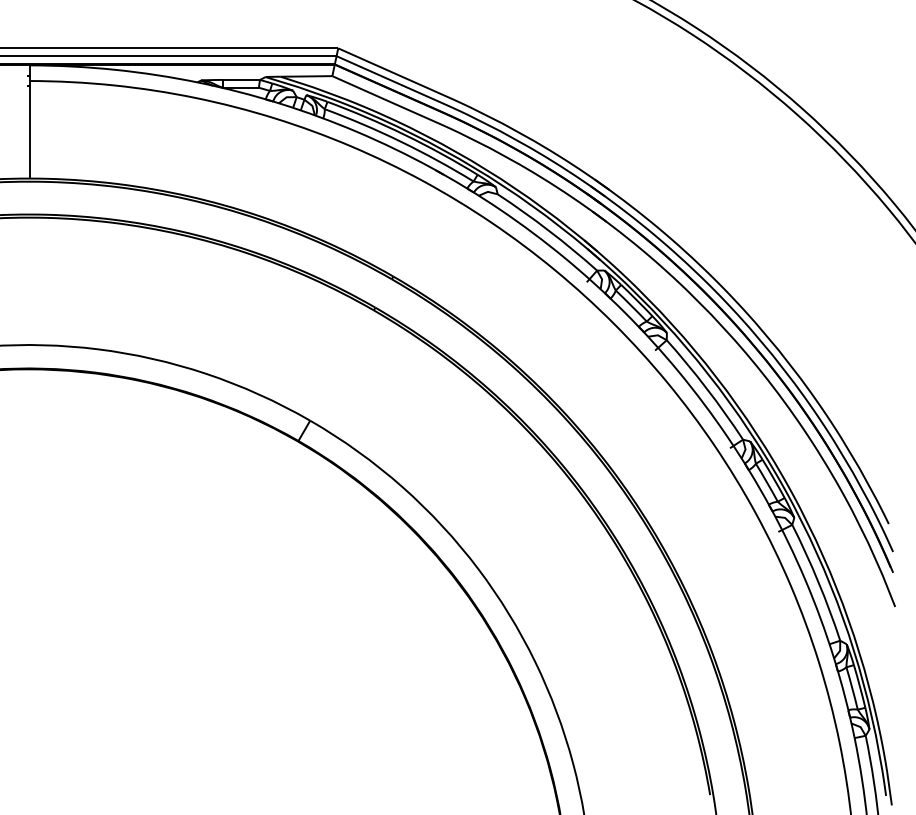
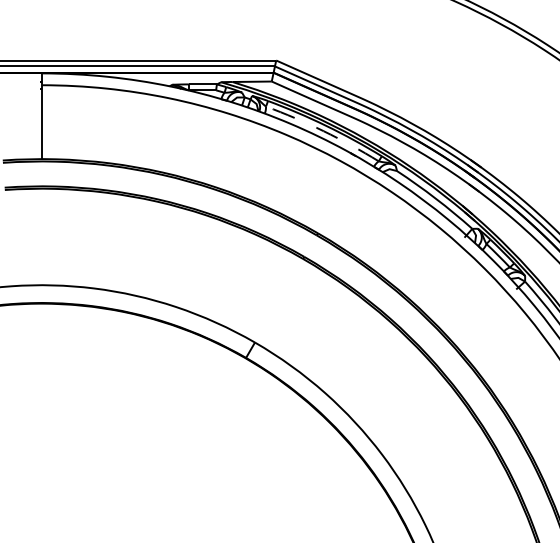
line: (400, 141) -> (323, 131), solid -> dashed

